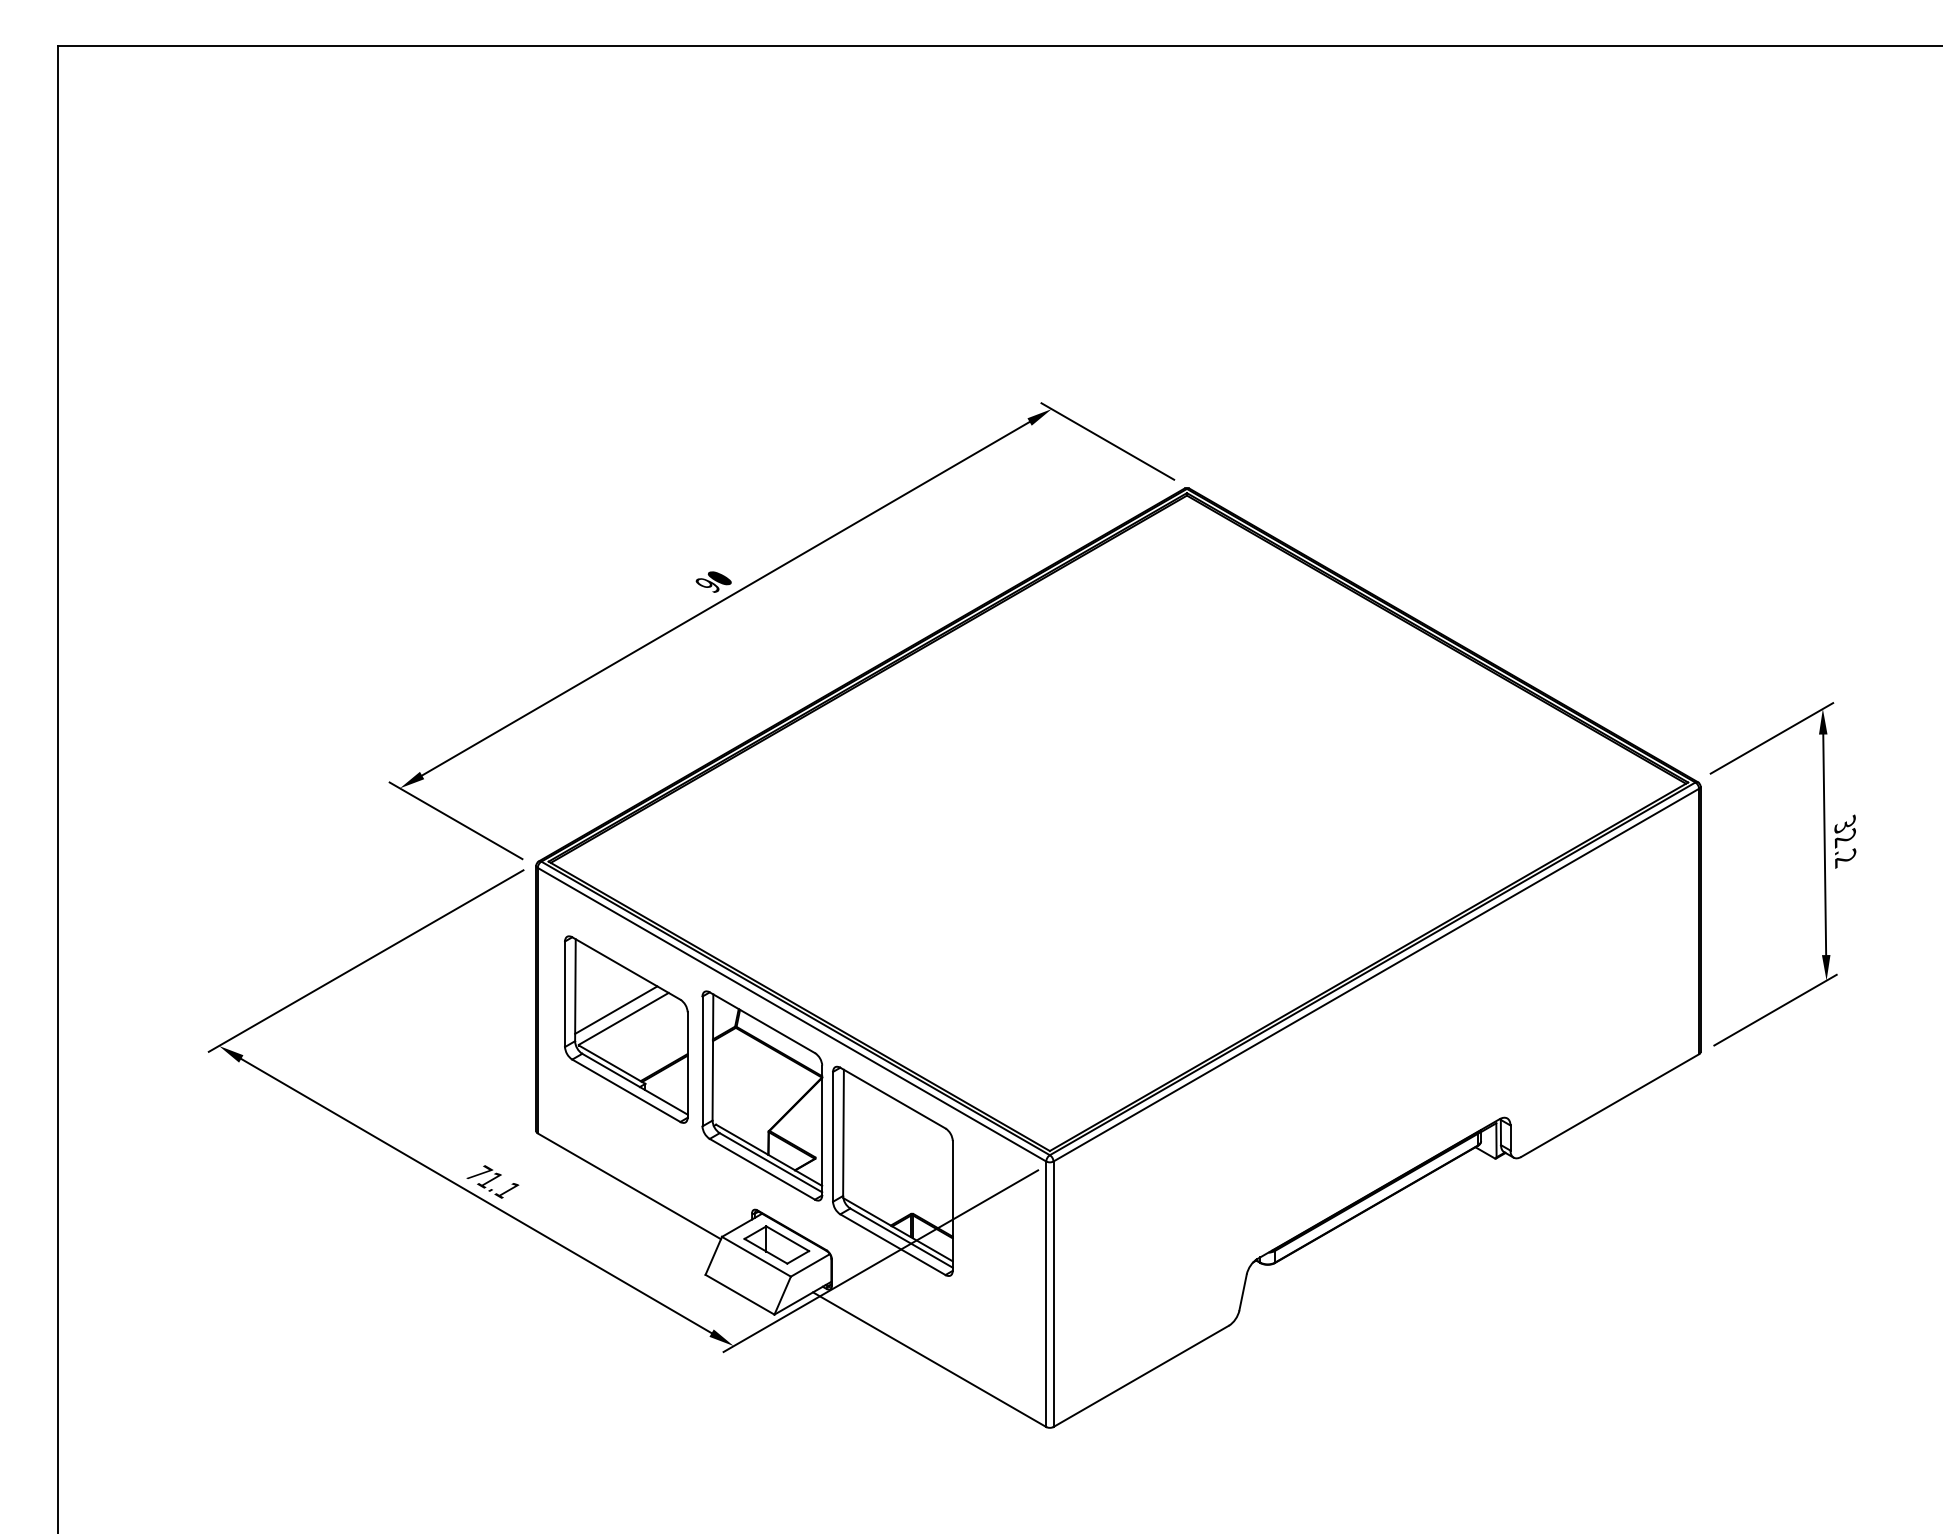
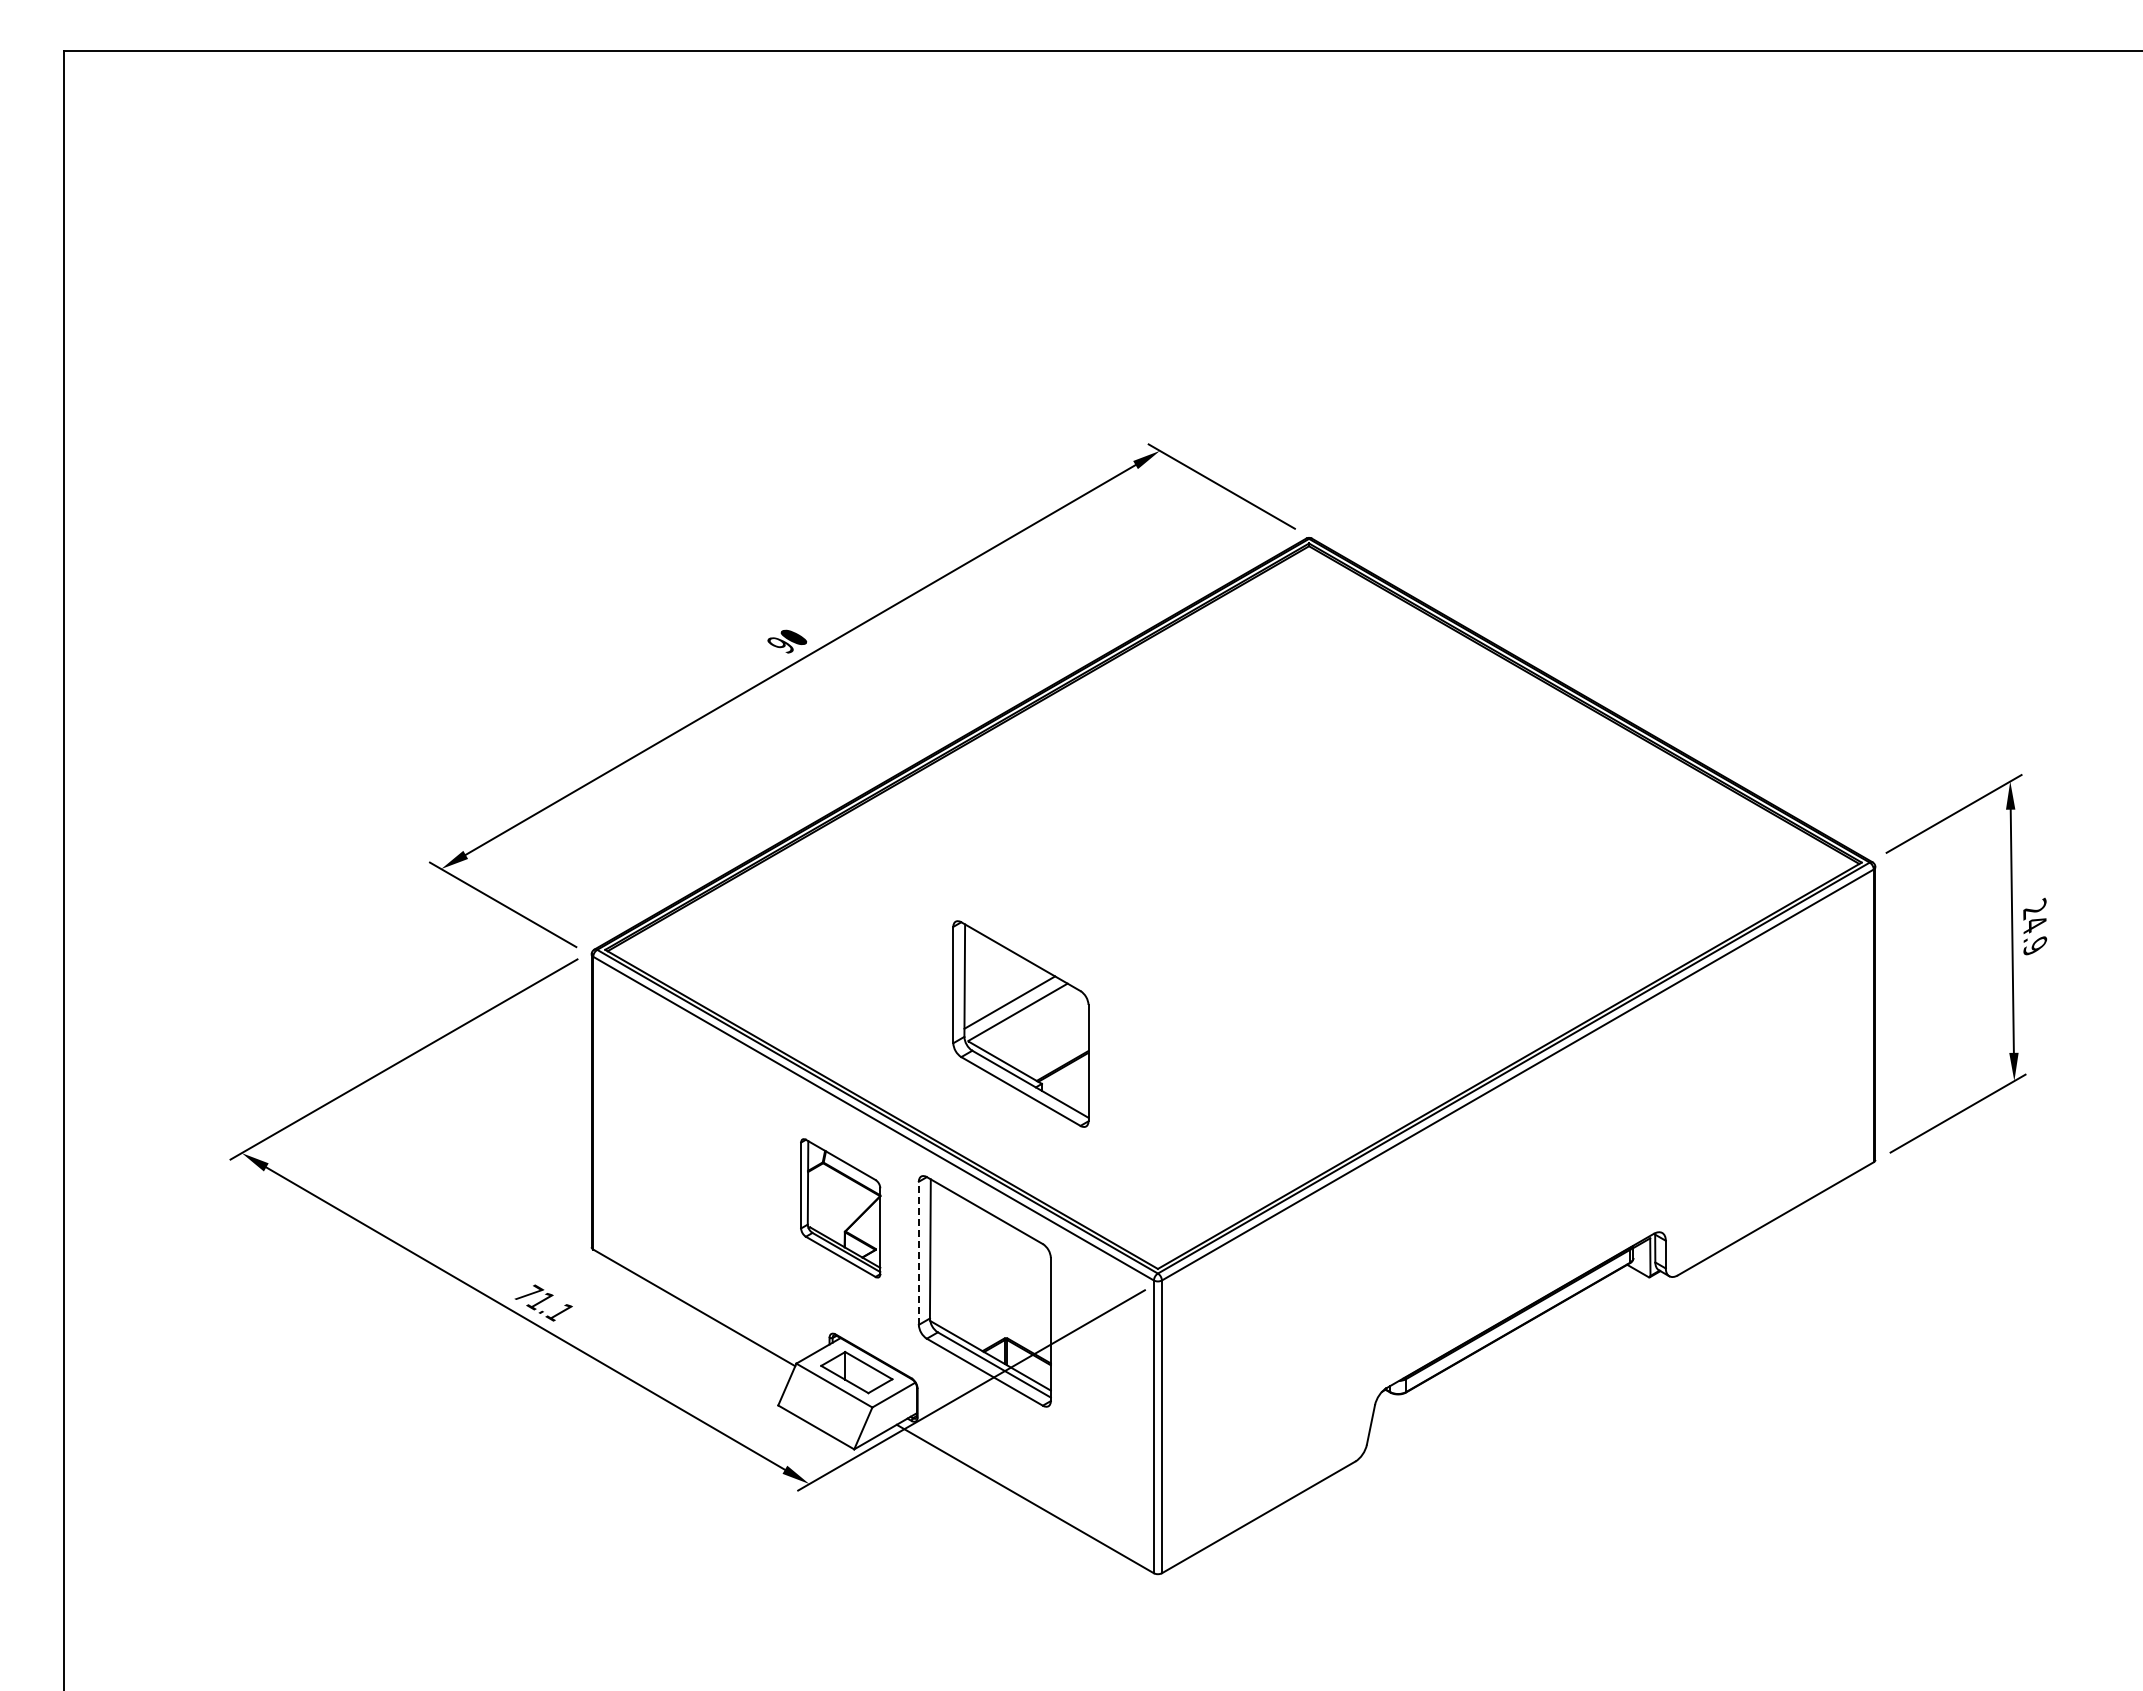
text: (1844, 841) -> (2034, 927), 32.2 -> 24.9
part: (625, 1029) -> (1020, 1023), moved
part: (762, 1096) -> (840, 1208), size x0.6
line: (832, 1137) -> (918, 1253), solid -> dashed

